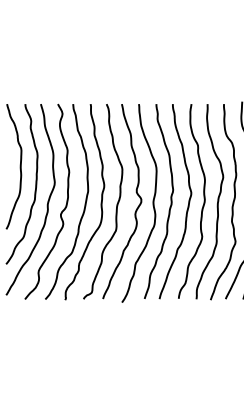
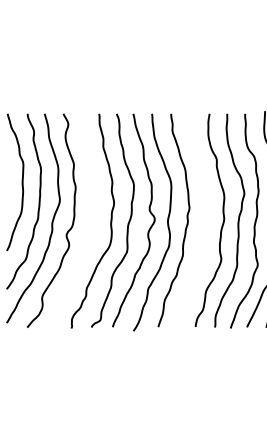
curve: (84, 204) -> (92, 223), removed
curve: (187, 204) -> (205, 223), removed

